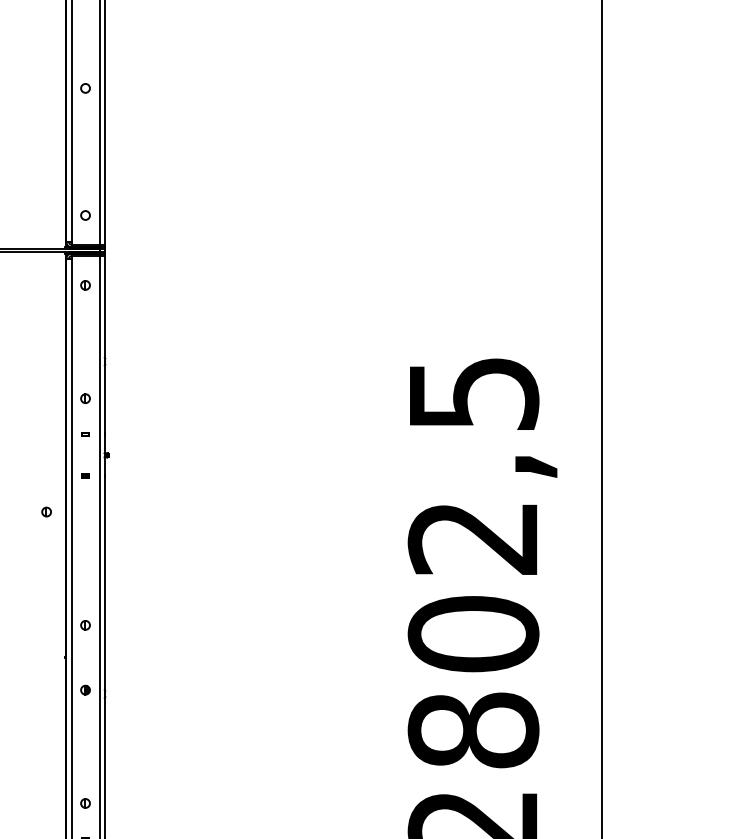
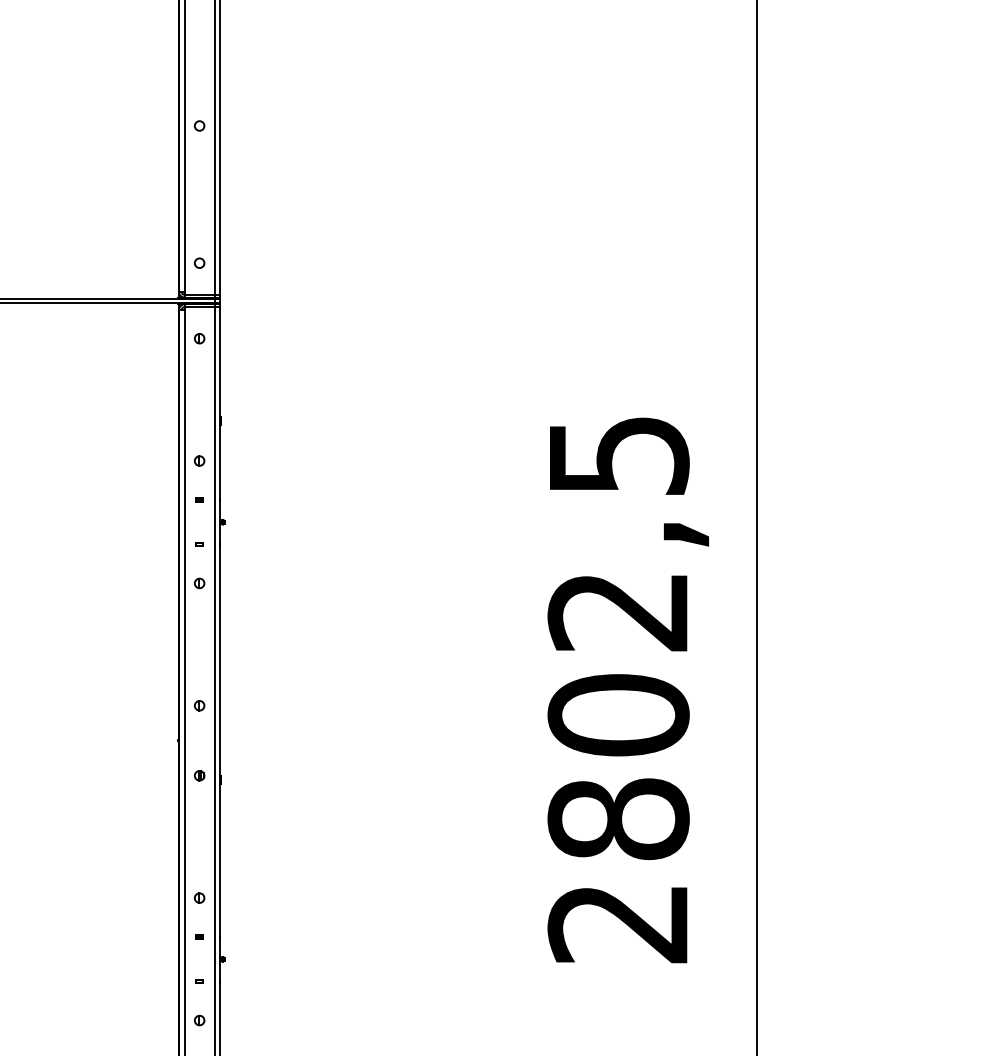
part: (46, 512) -> (199, 583), moved

